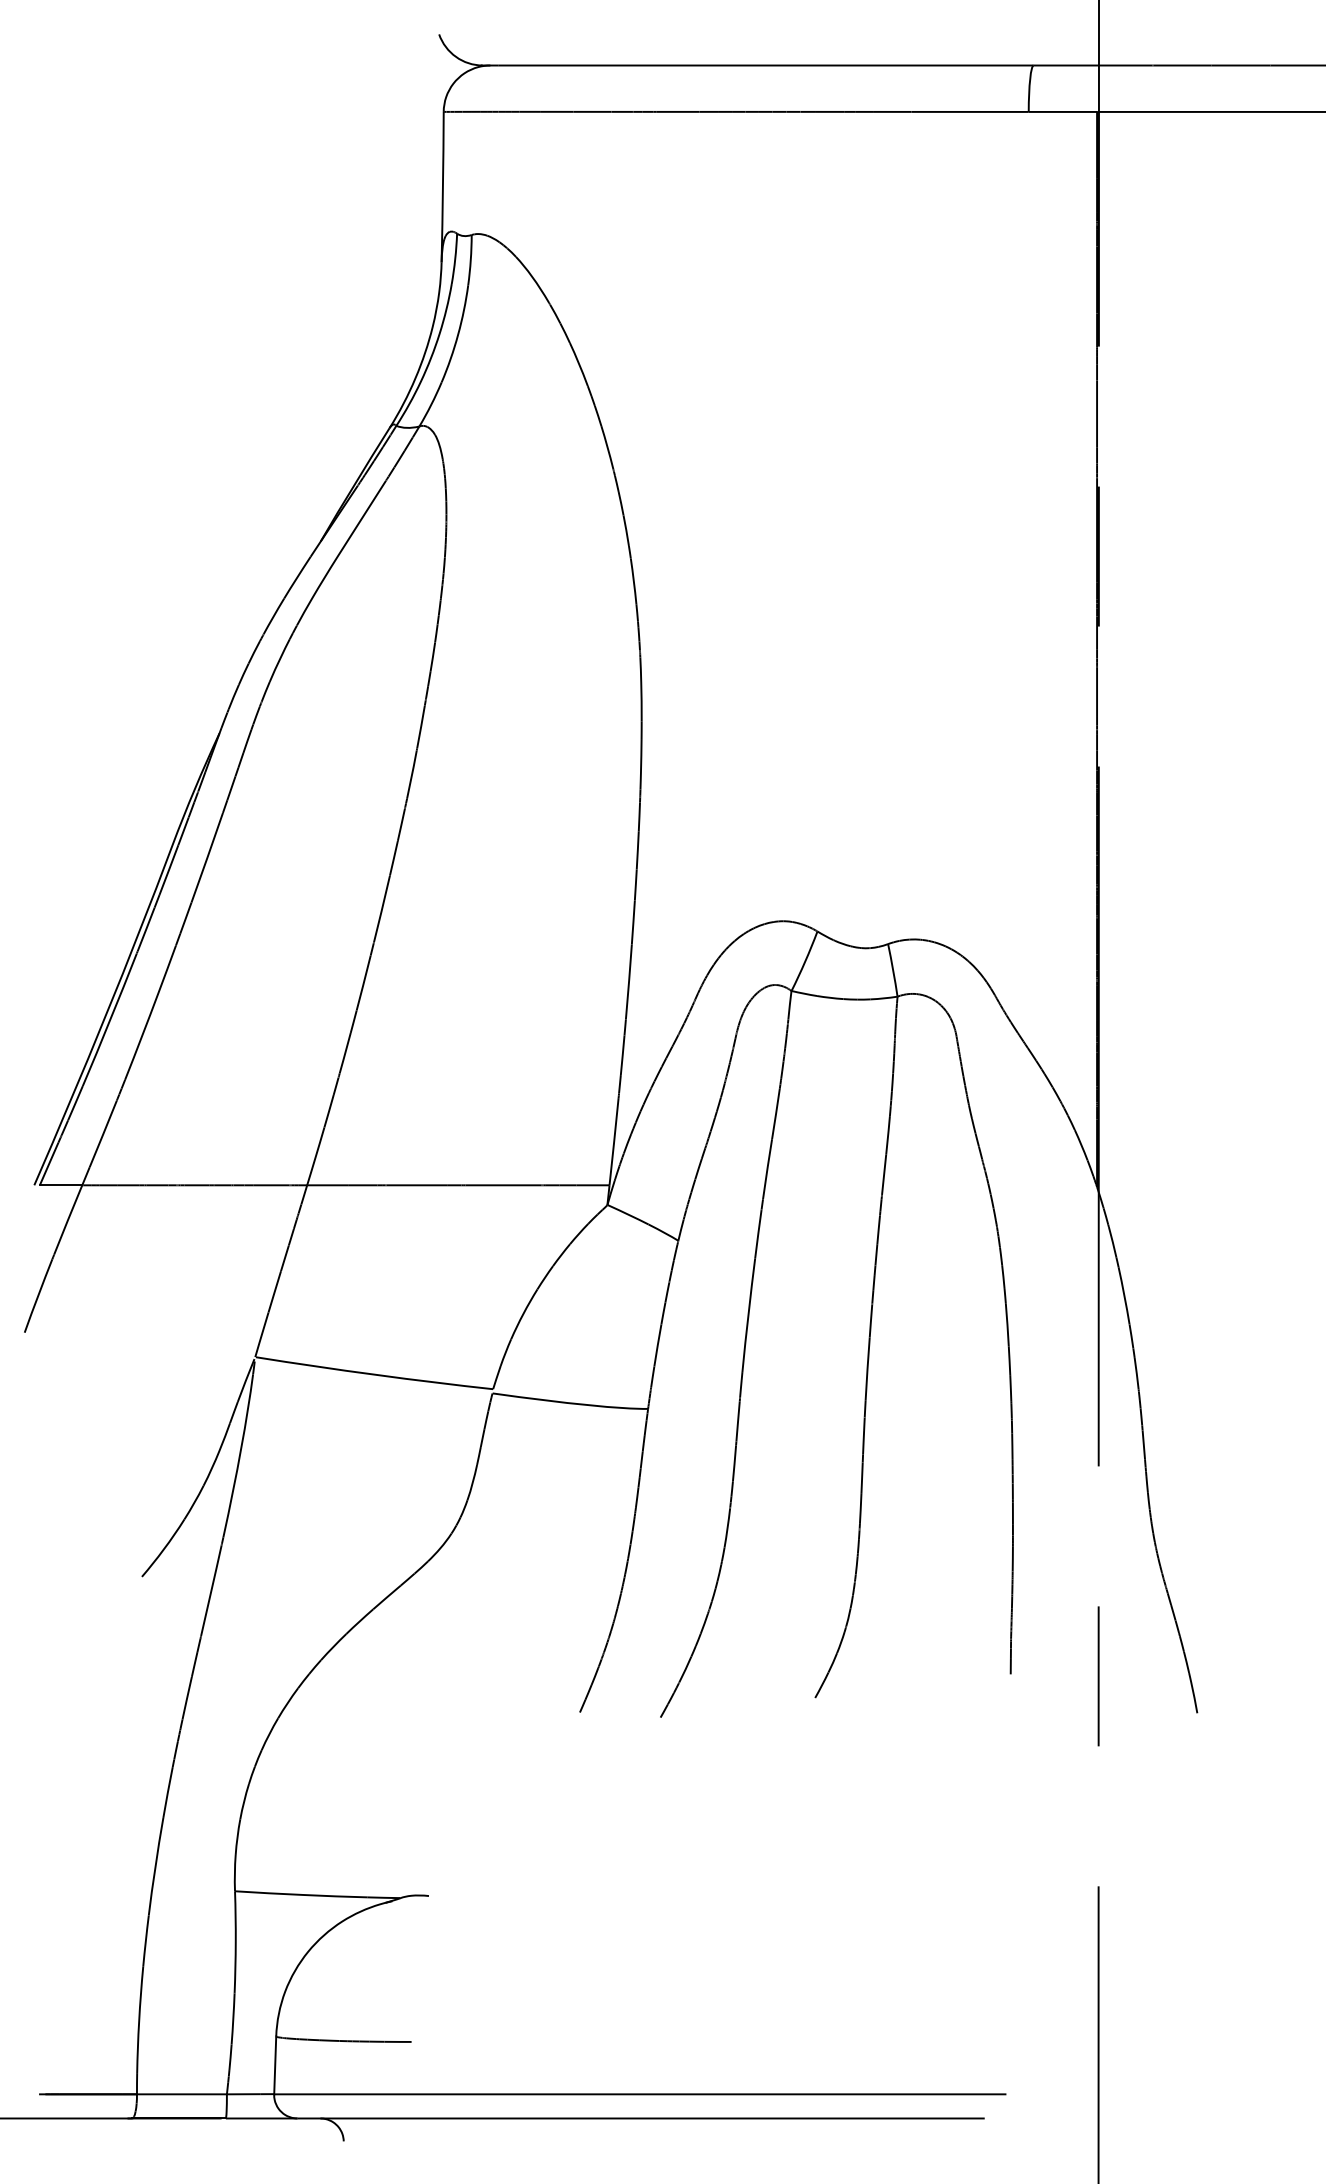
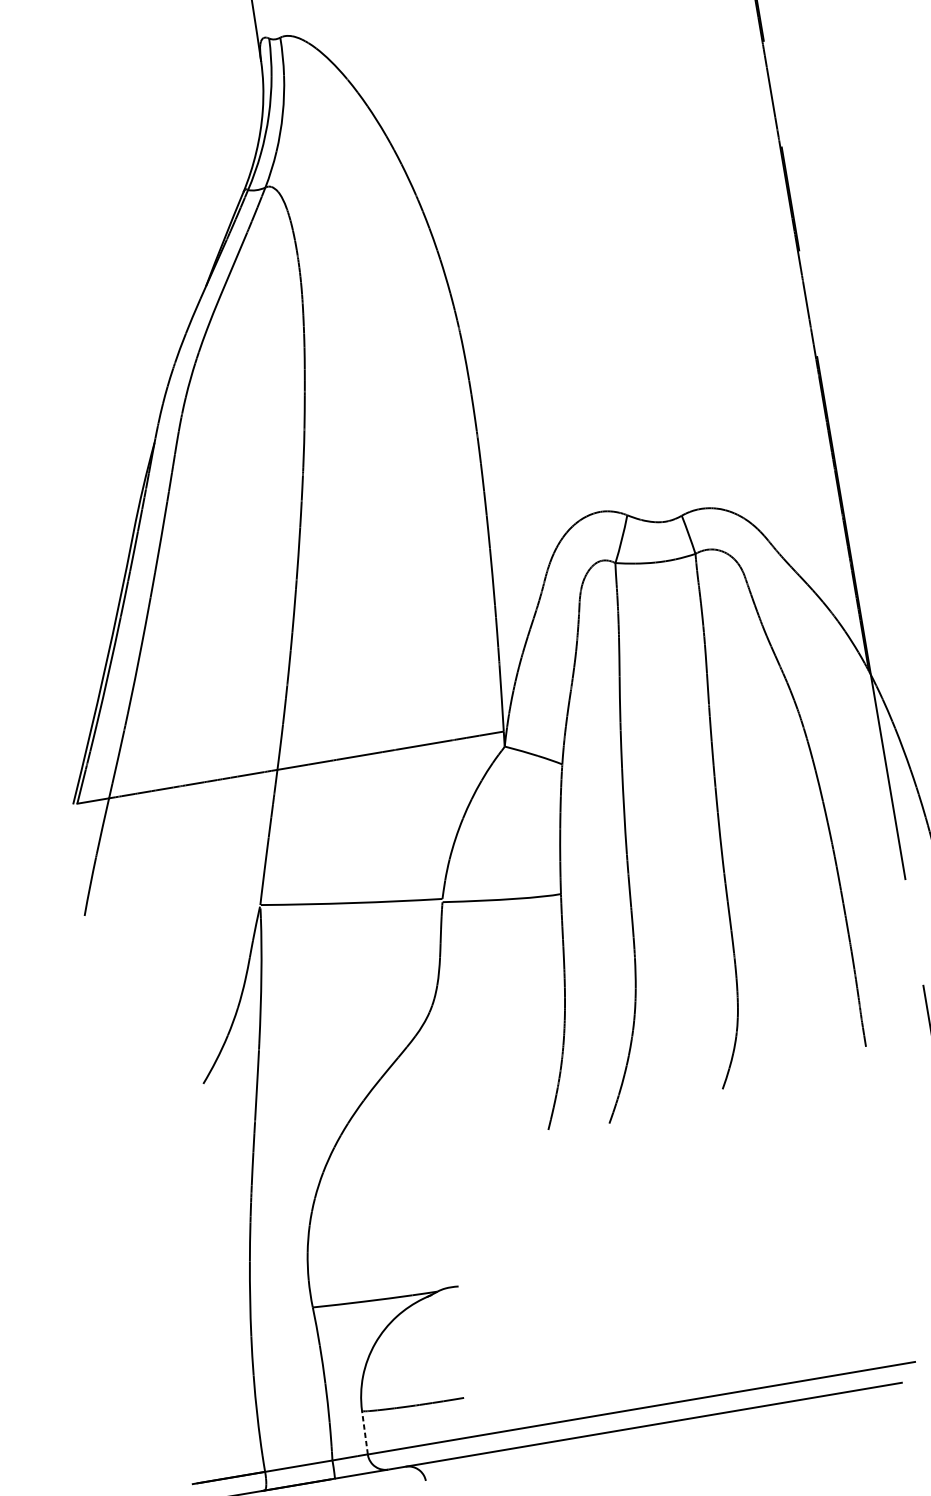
line: (275, 2065) -> (365, 1432), solid -> dashed

